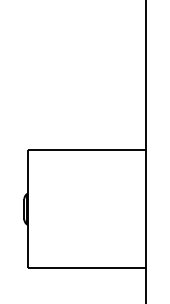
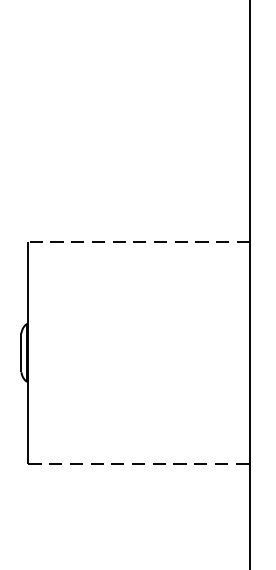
line: (86, 150) -> (138, 242), solid -> dashed
line: (86, 268) -> (138, 464), solid -> dashed

